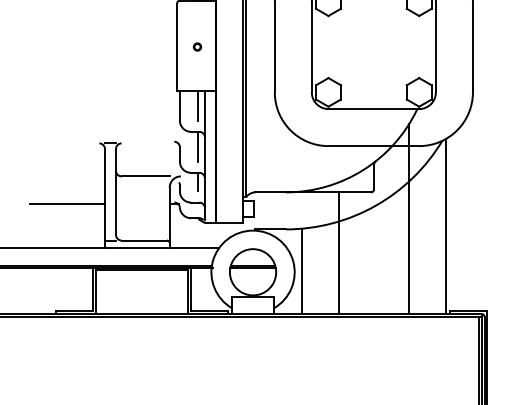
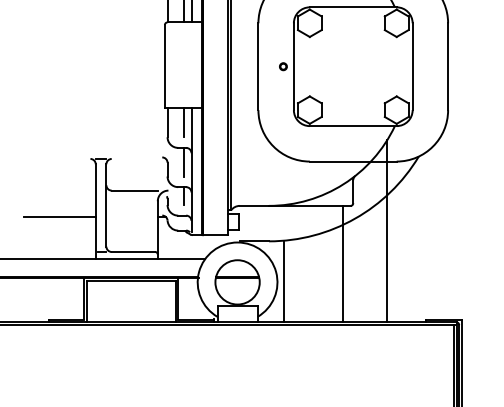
part: (197, 46) -> (283, 66), moved
line: (446, 226) -> (422, 238), removed
line: (338, 252) -> (343, 263), moved

